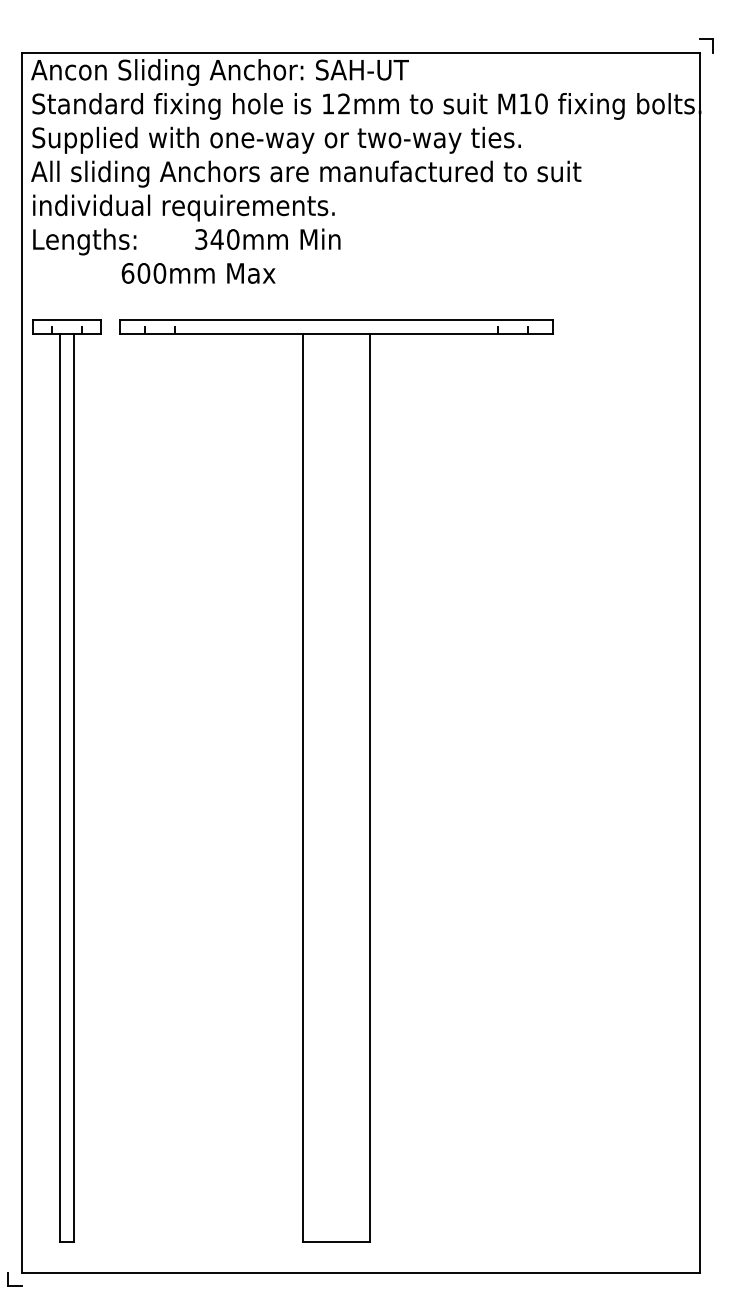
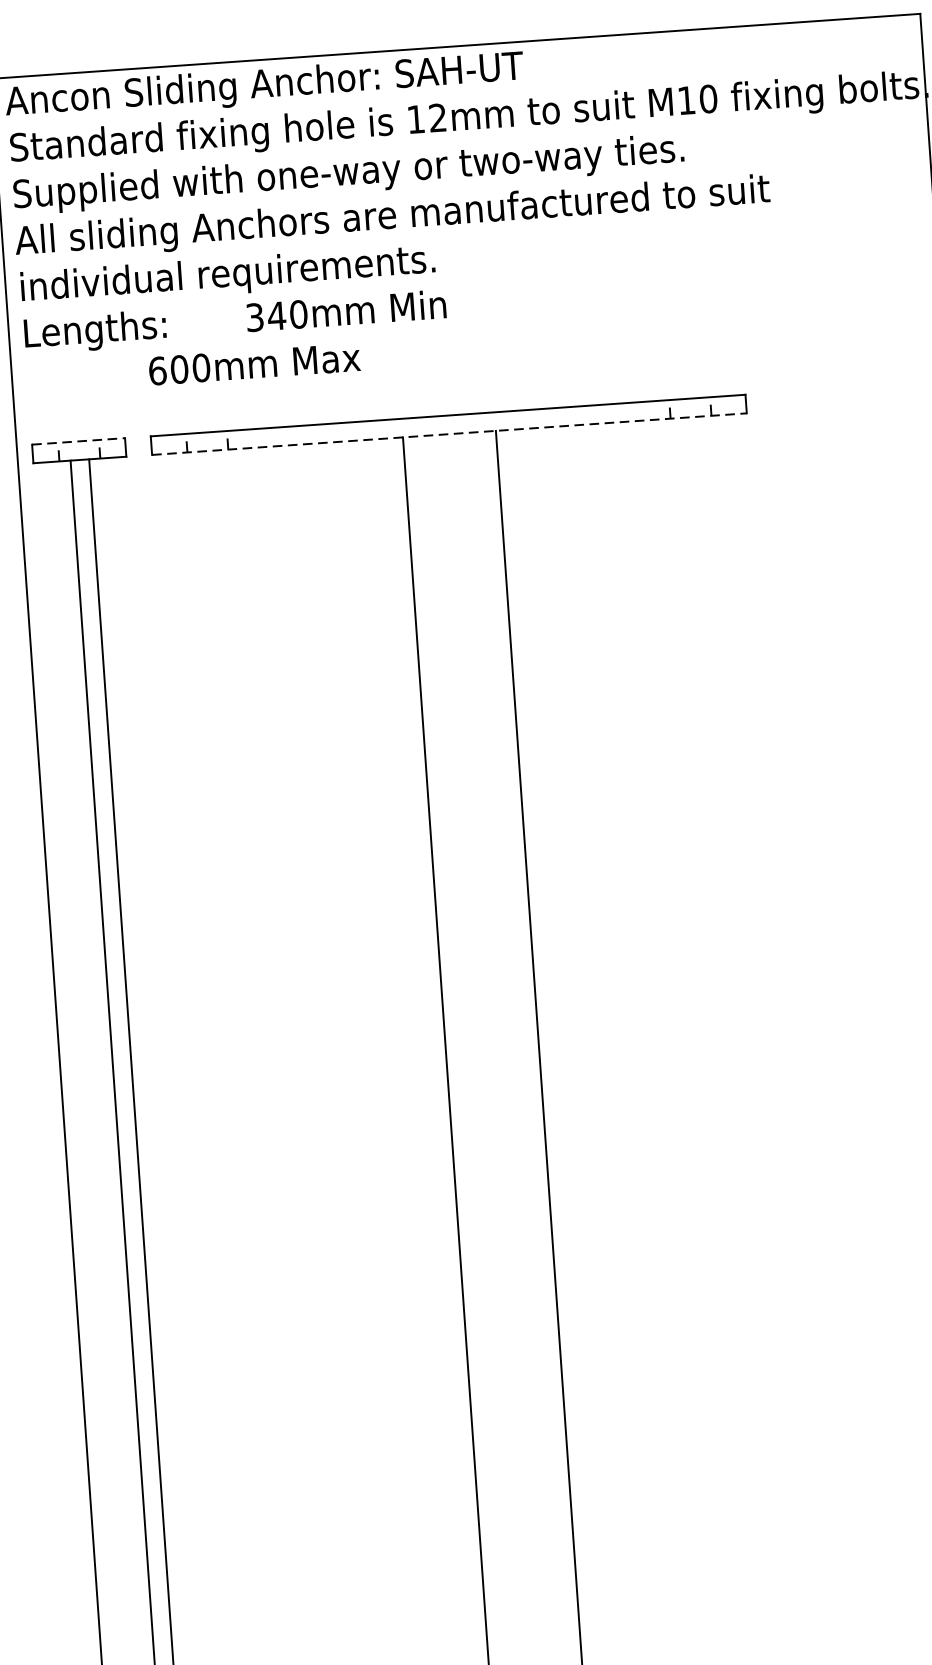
line: (67, 320) -> (79, 441), solid -> dashed
line: (336, 334) -> (449, 434), solid -> dashed

